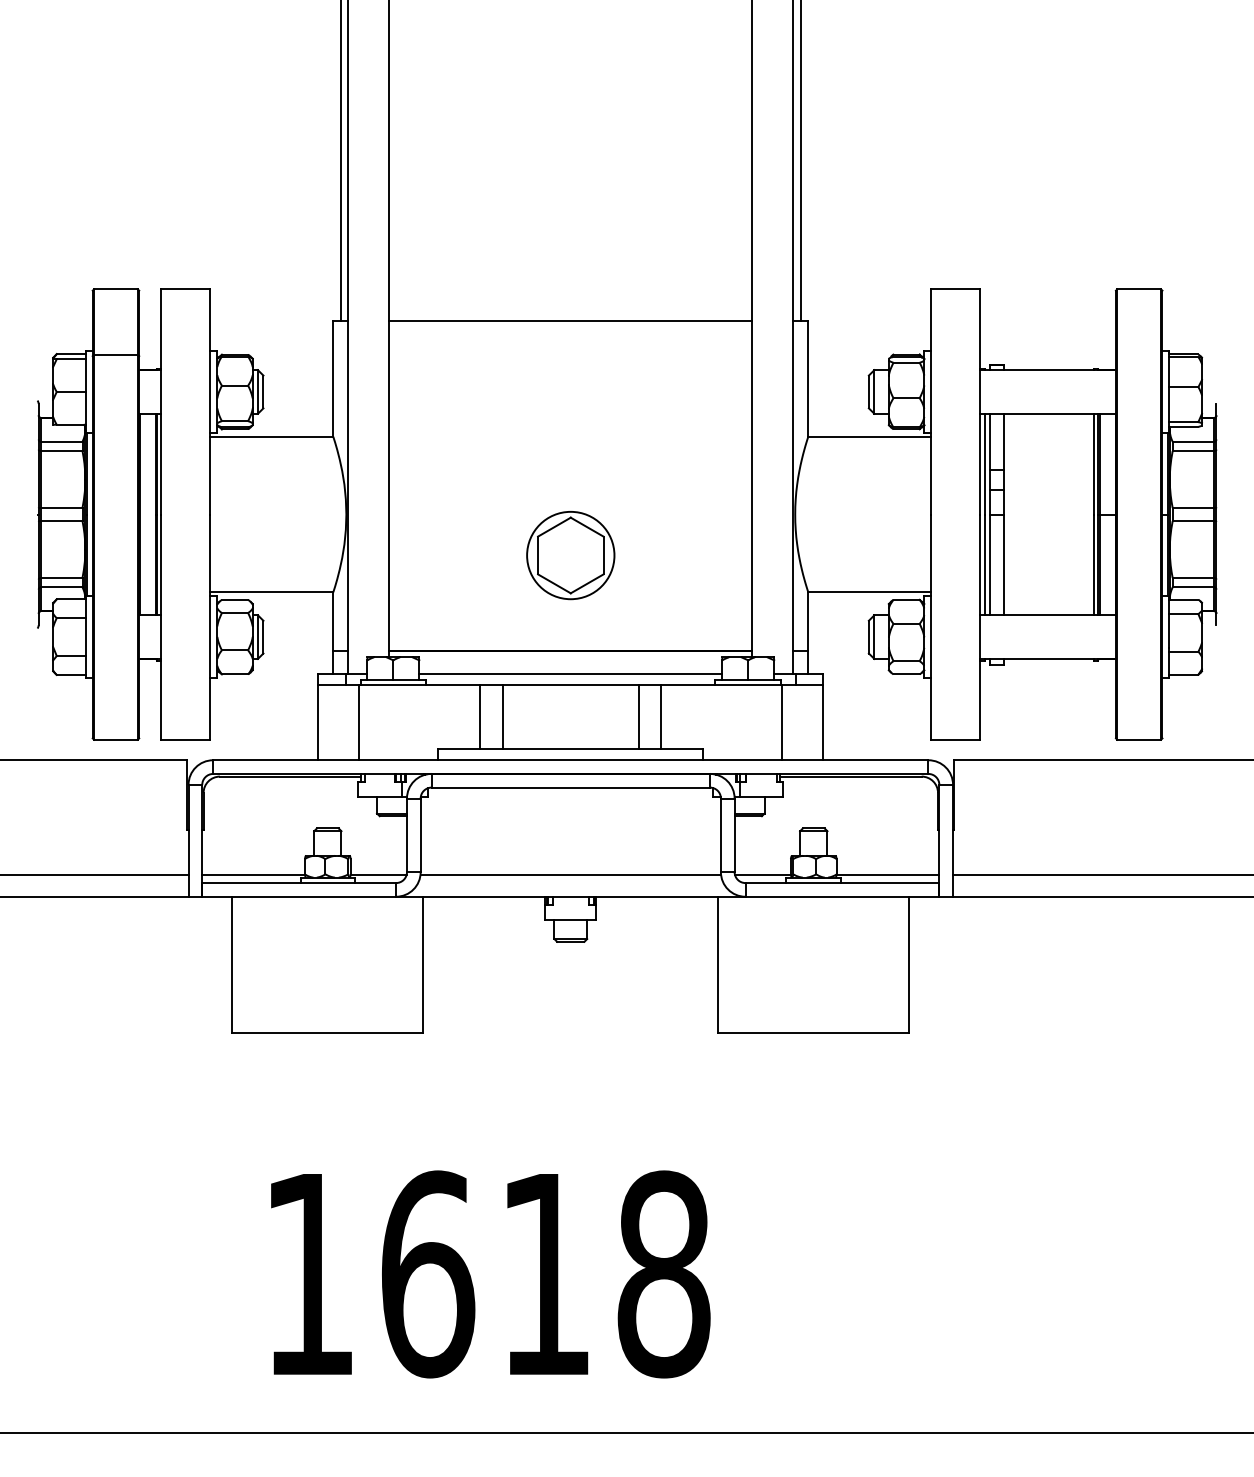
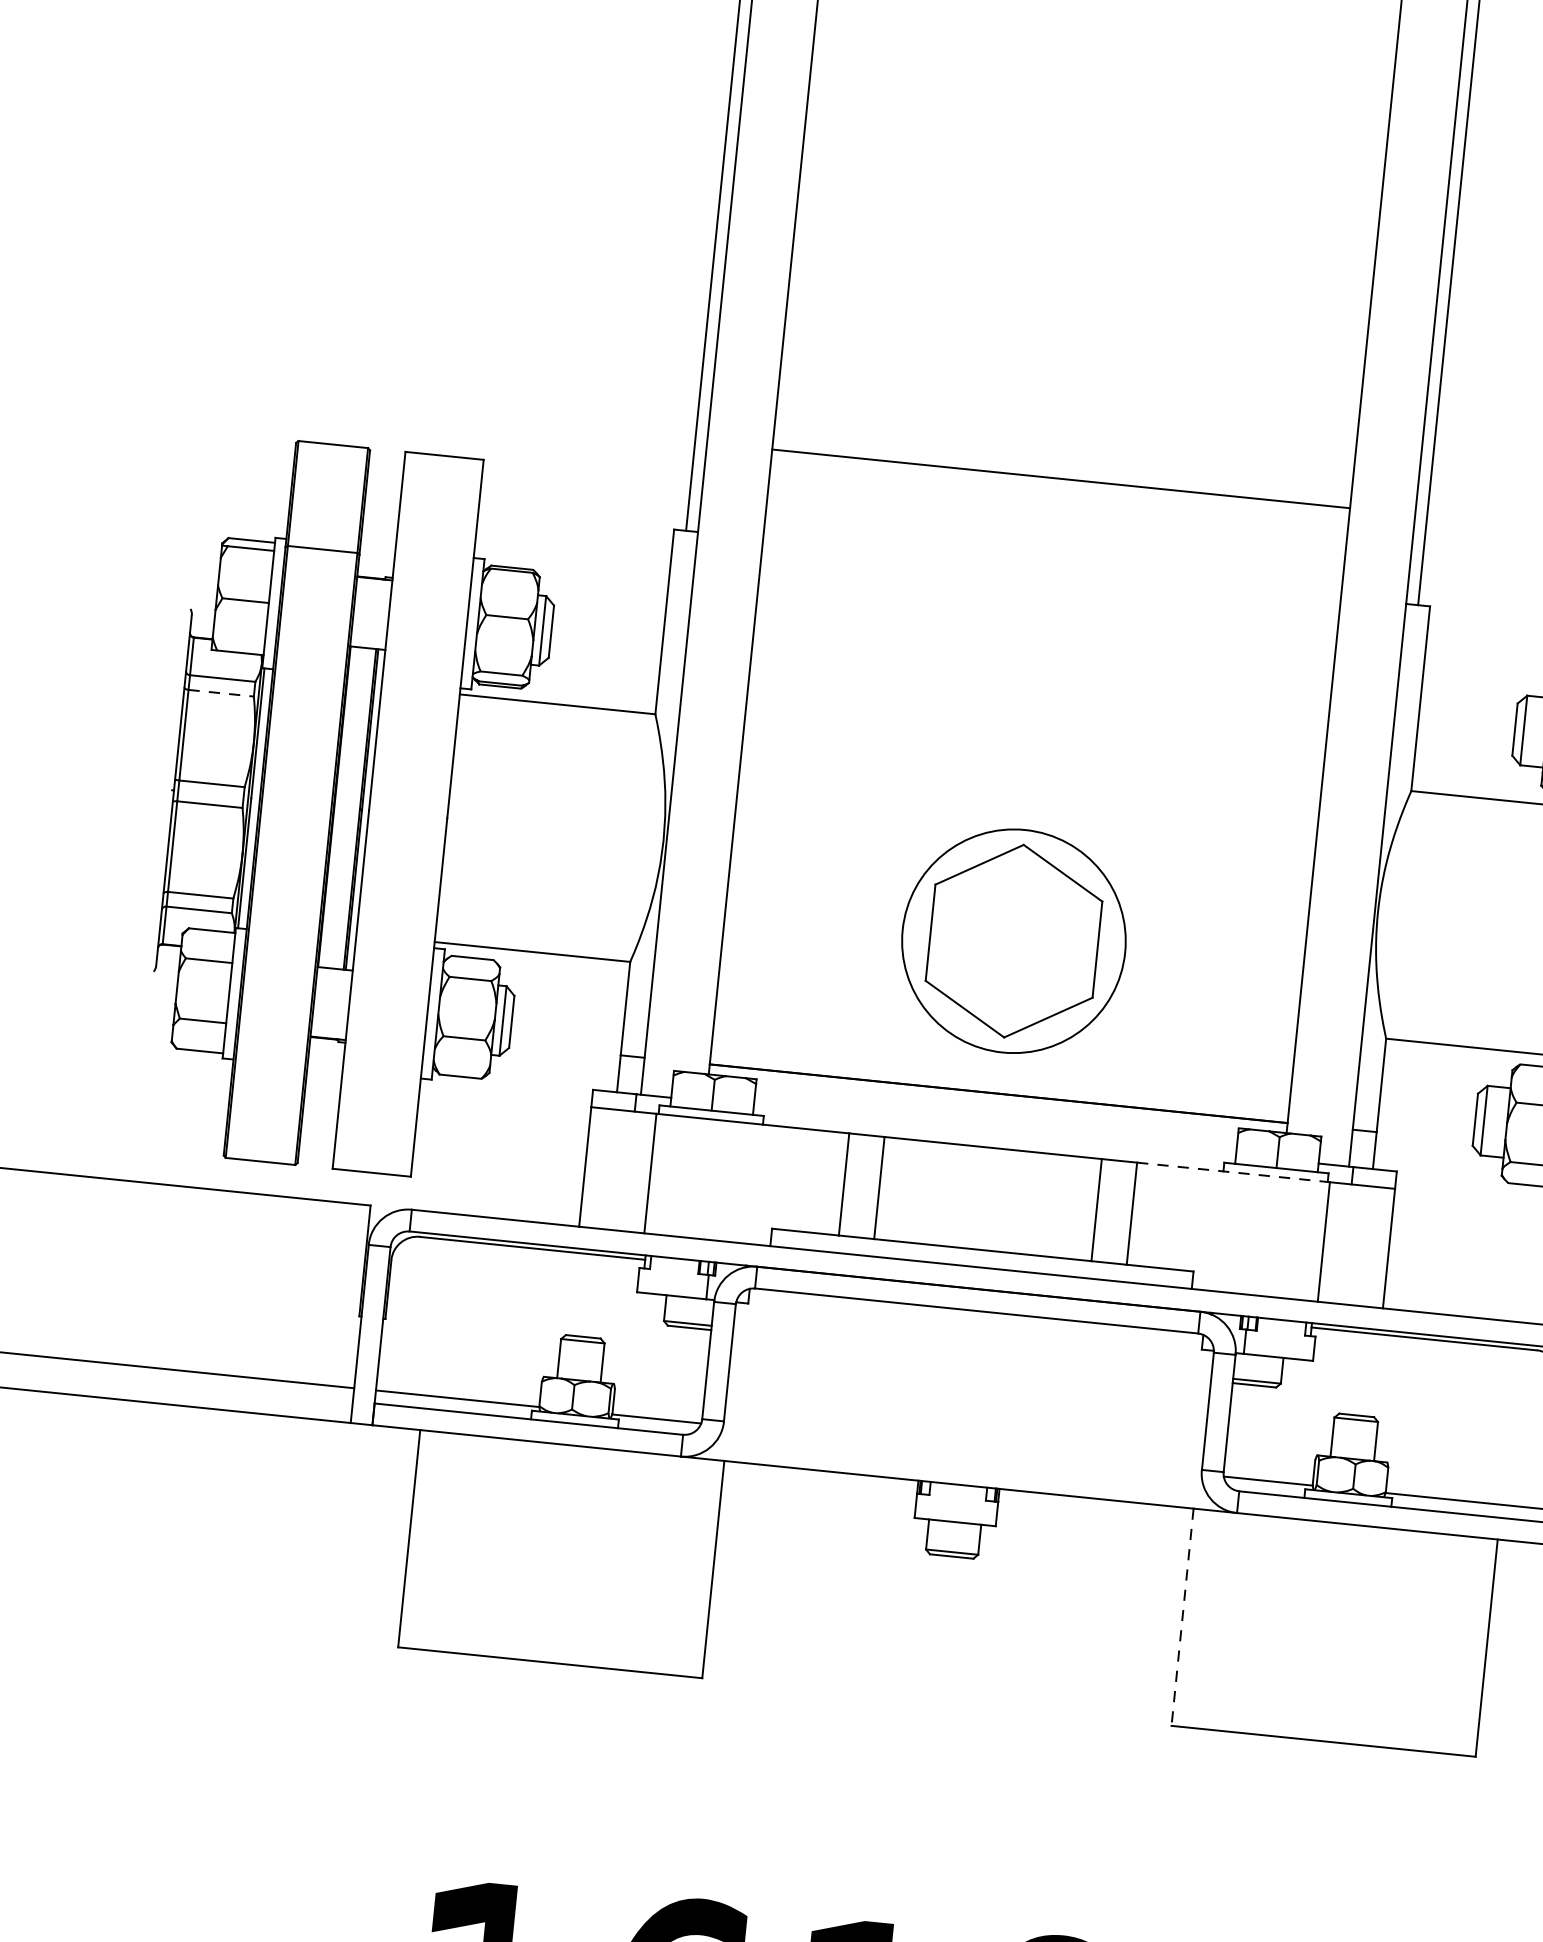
line: (570, 320) -> (1060, 478), moved
line: (61, 451) -> (220, 693), solid -> dashed
part: (570, 555) -> (1013, 941), size x1.6
line: (570, 674) -> (994, 1131), removed
line: (721, 685) -> (1232, 1172), solid -> dashed
line: (570, 874) -> (962, 1449), removed
line: (718, 965) -> (1182, 1618), solid -> dashed

